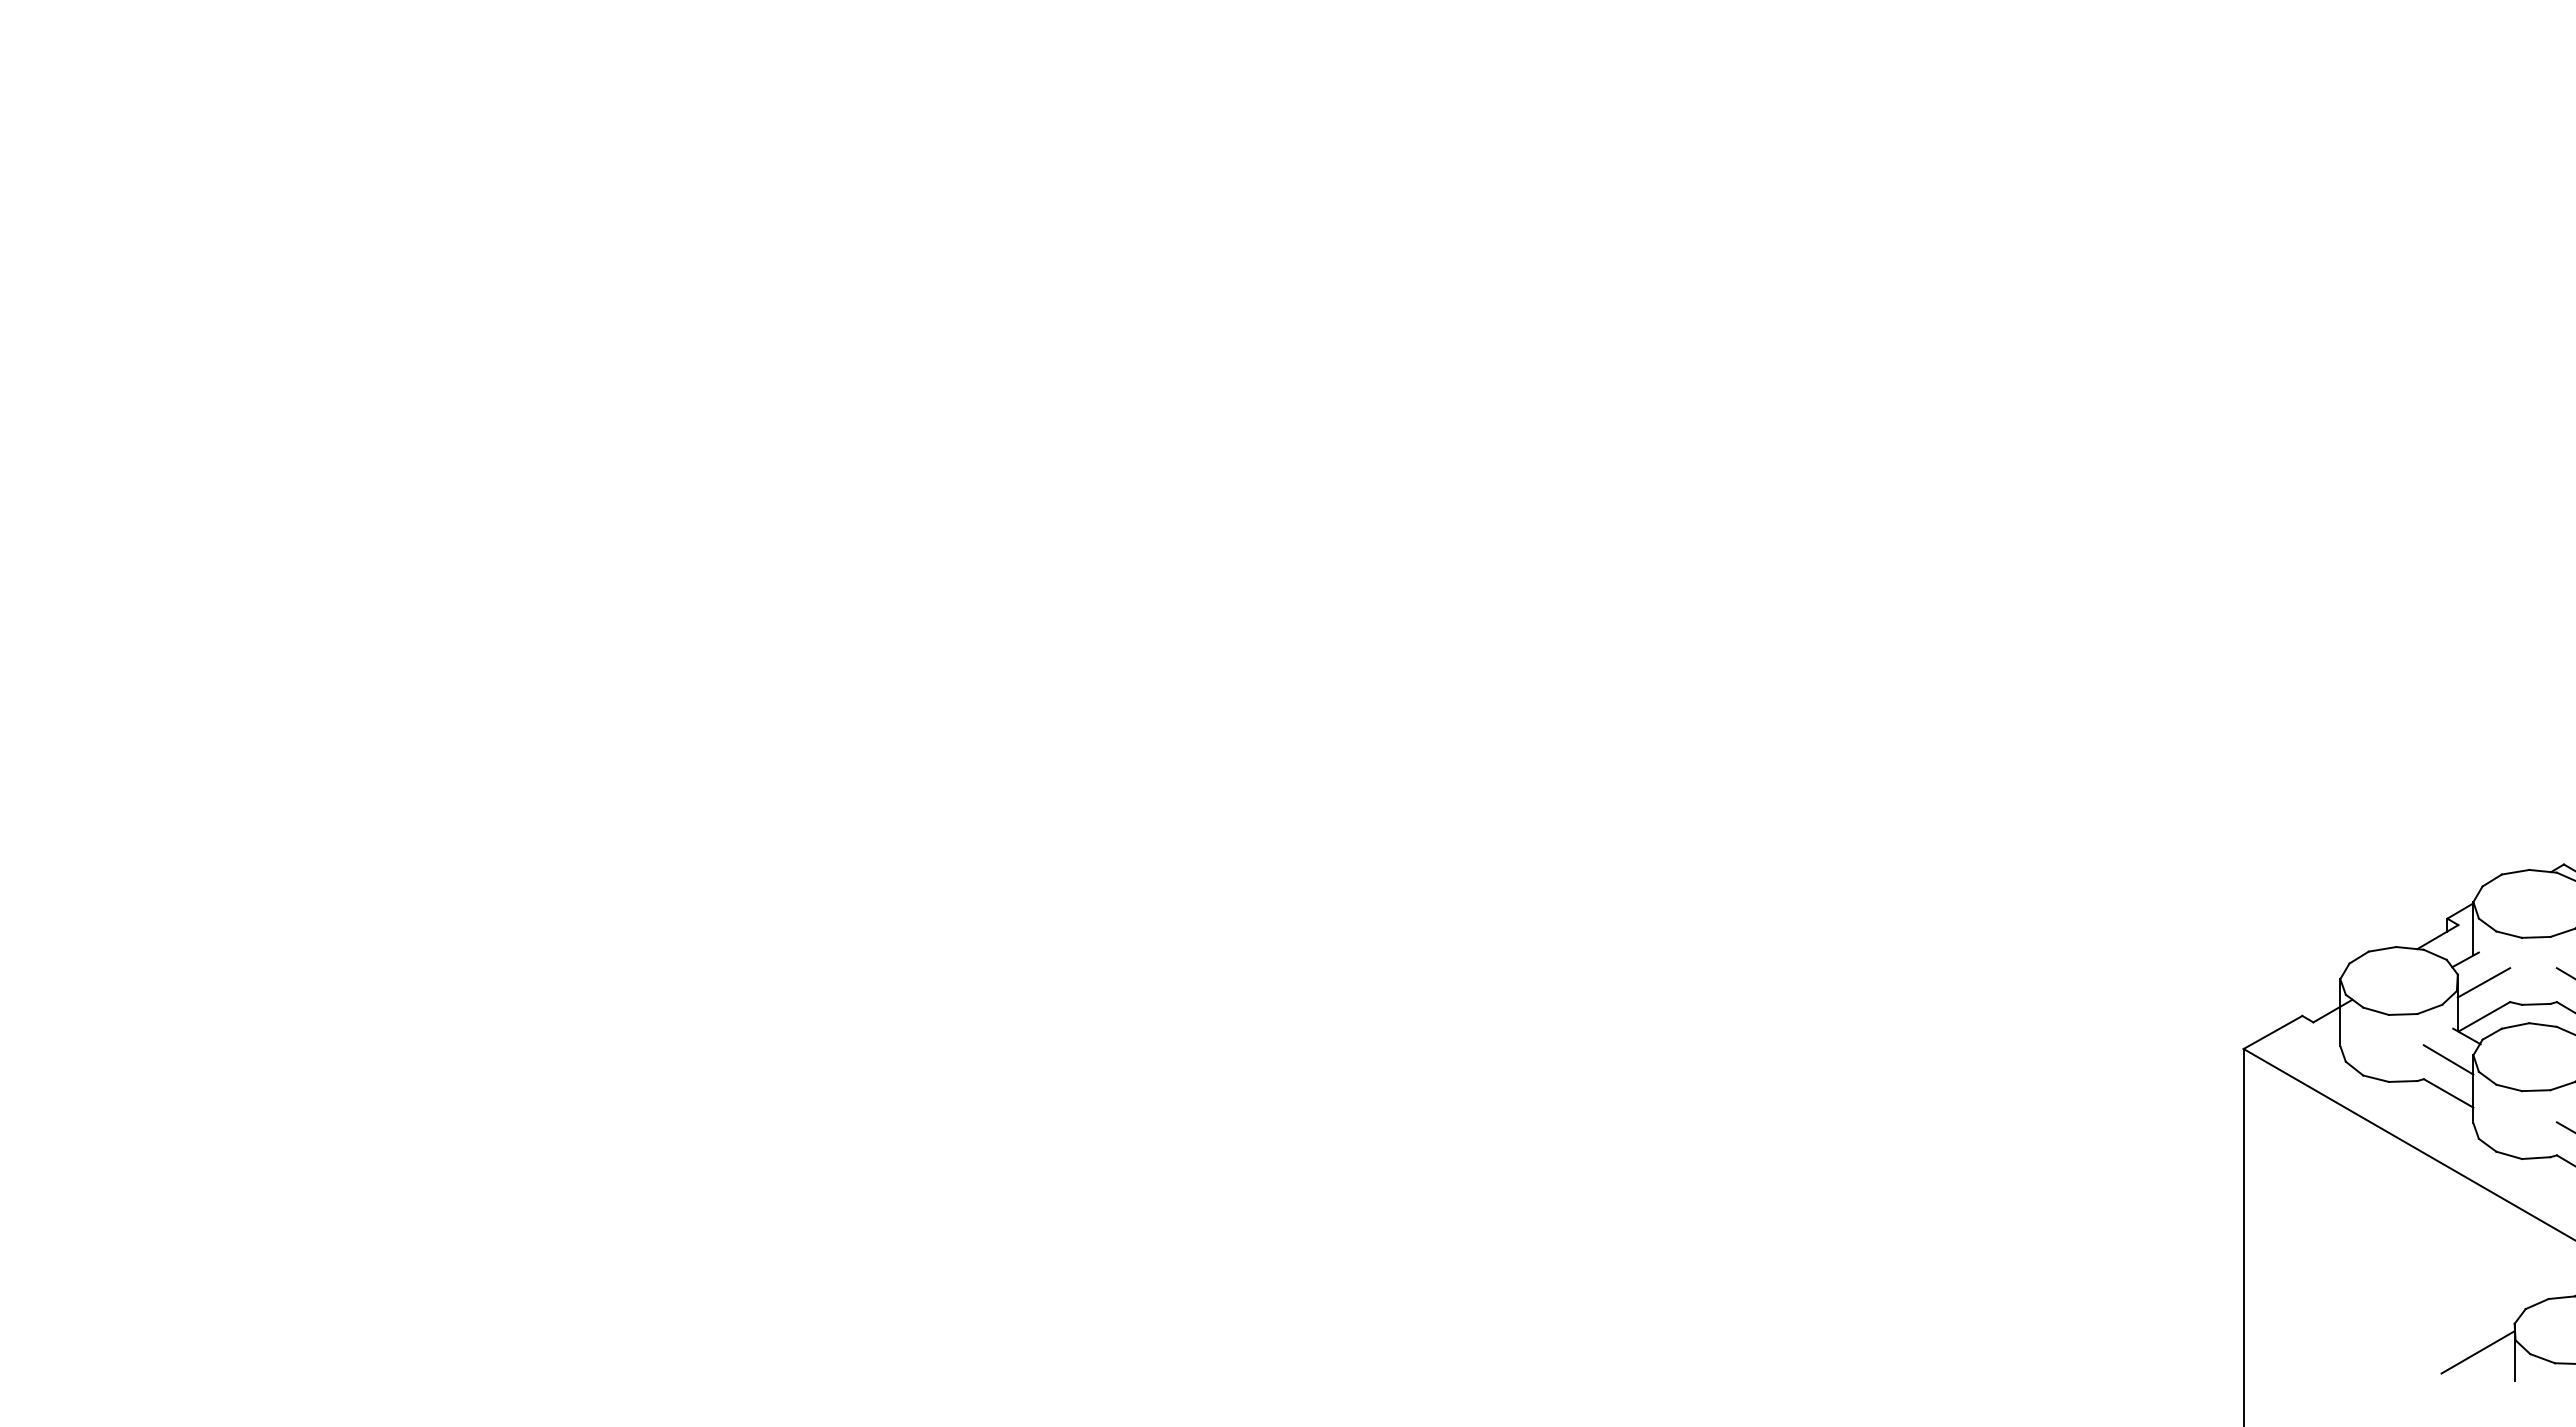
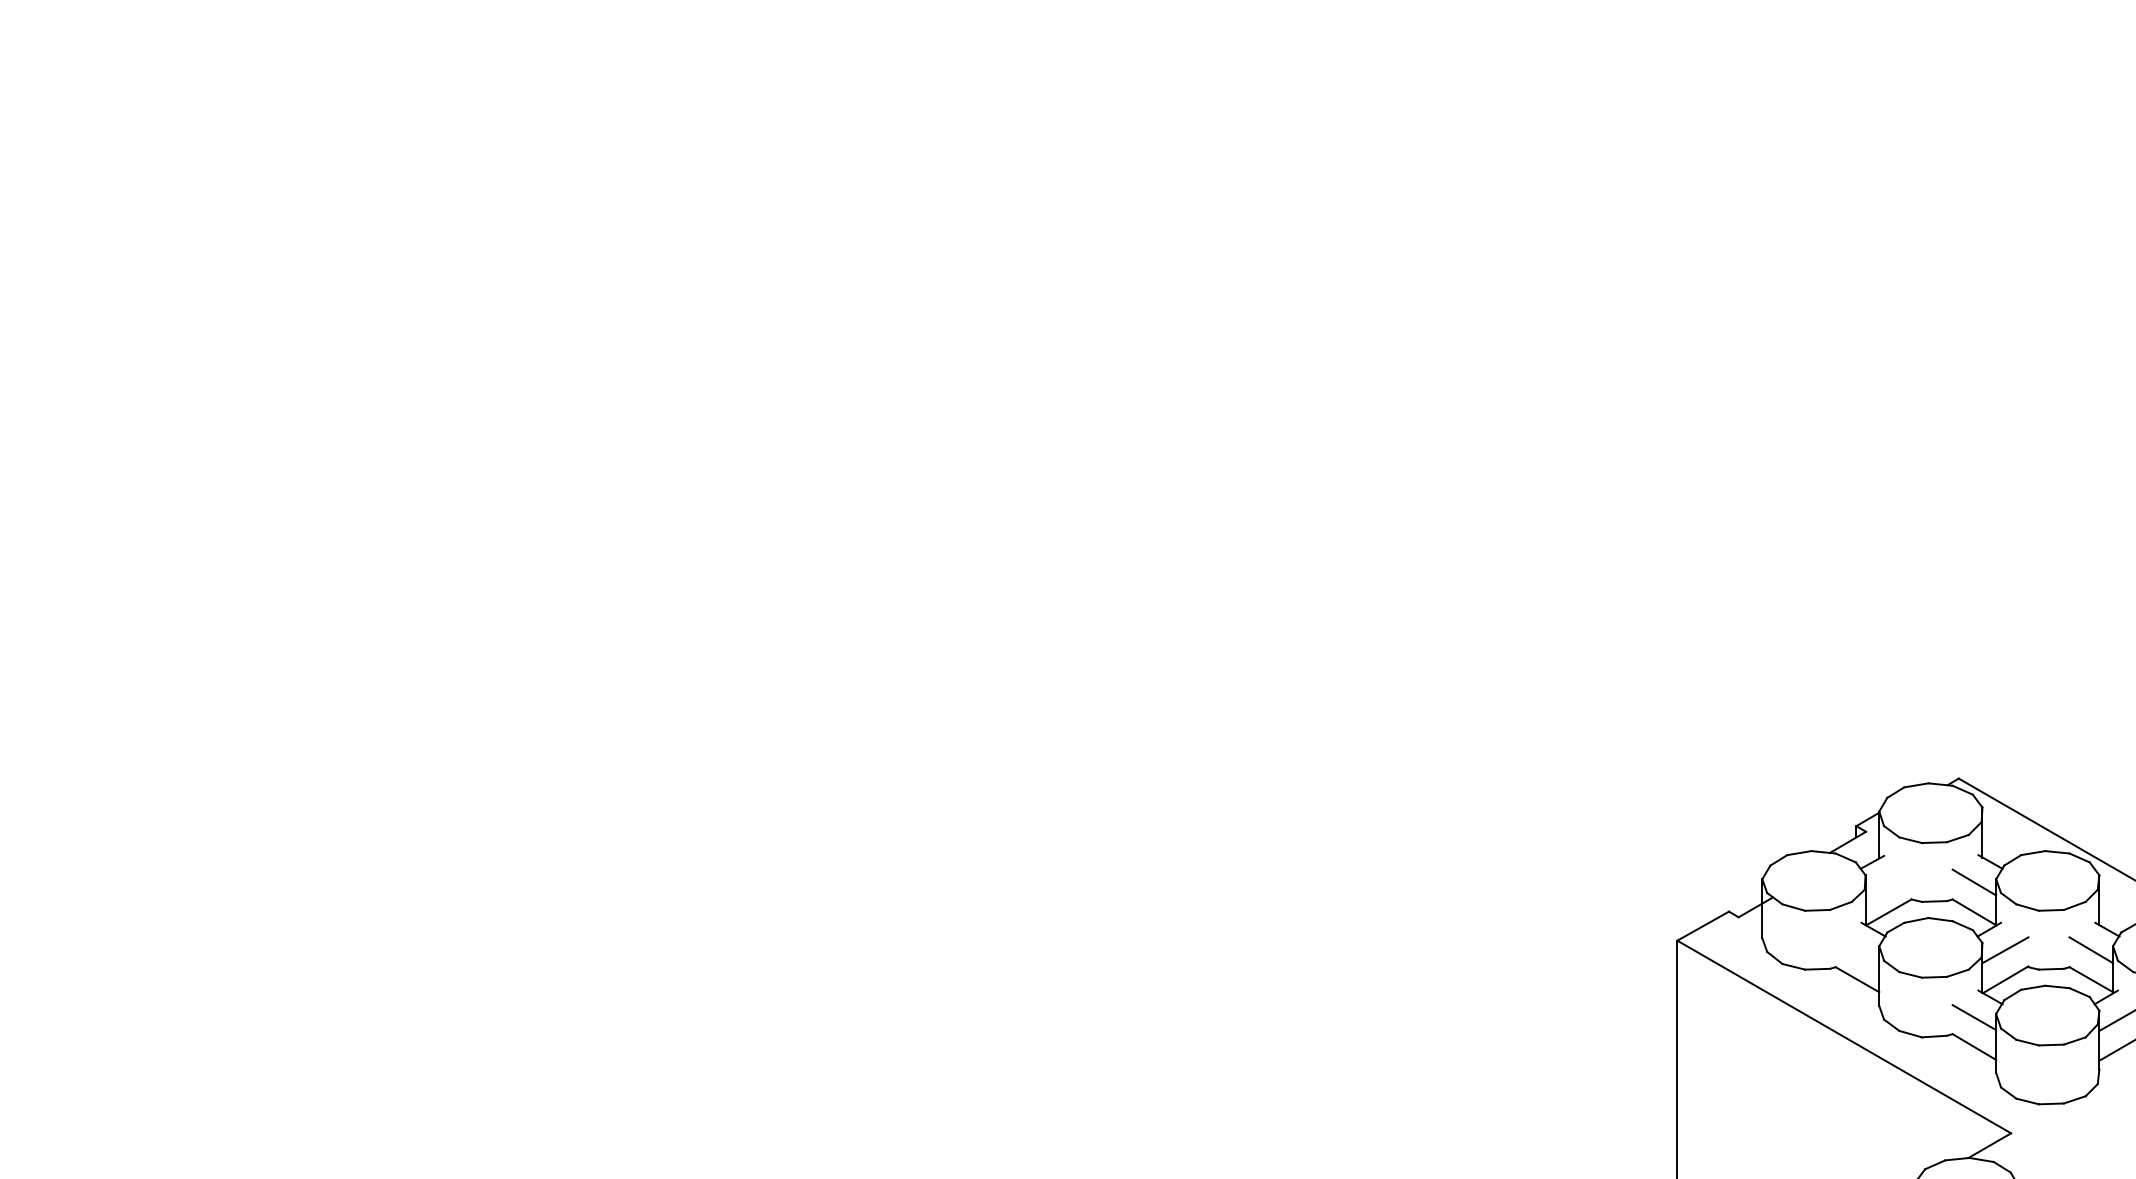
line: (2483, 982) -> (1888, 882), removed
line: (2448, 1059) -> (1857, 949), removed

